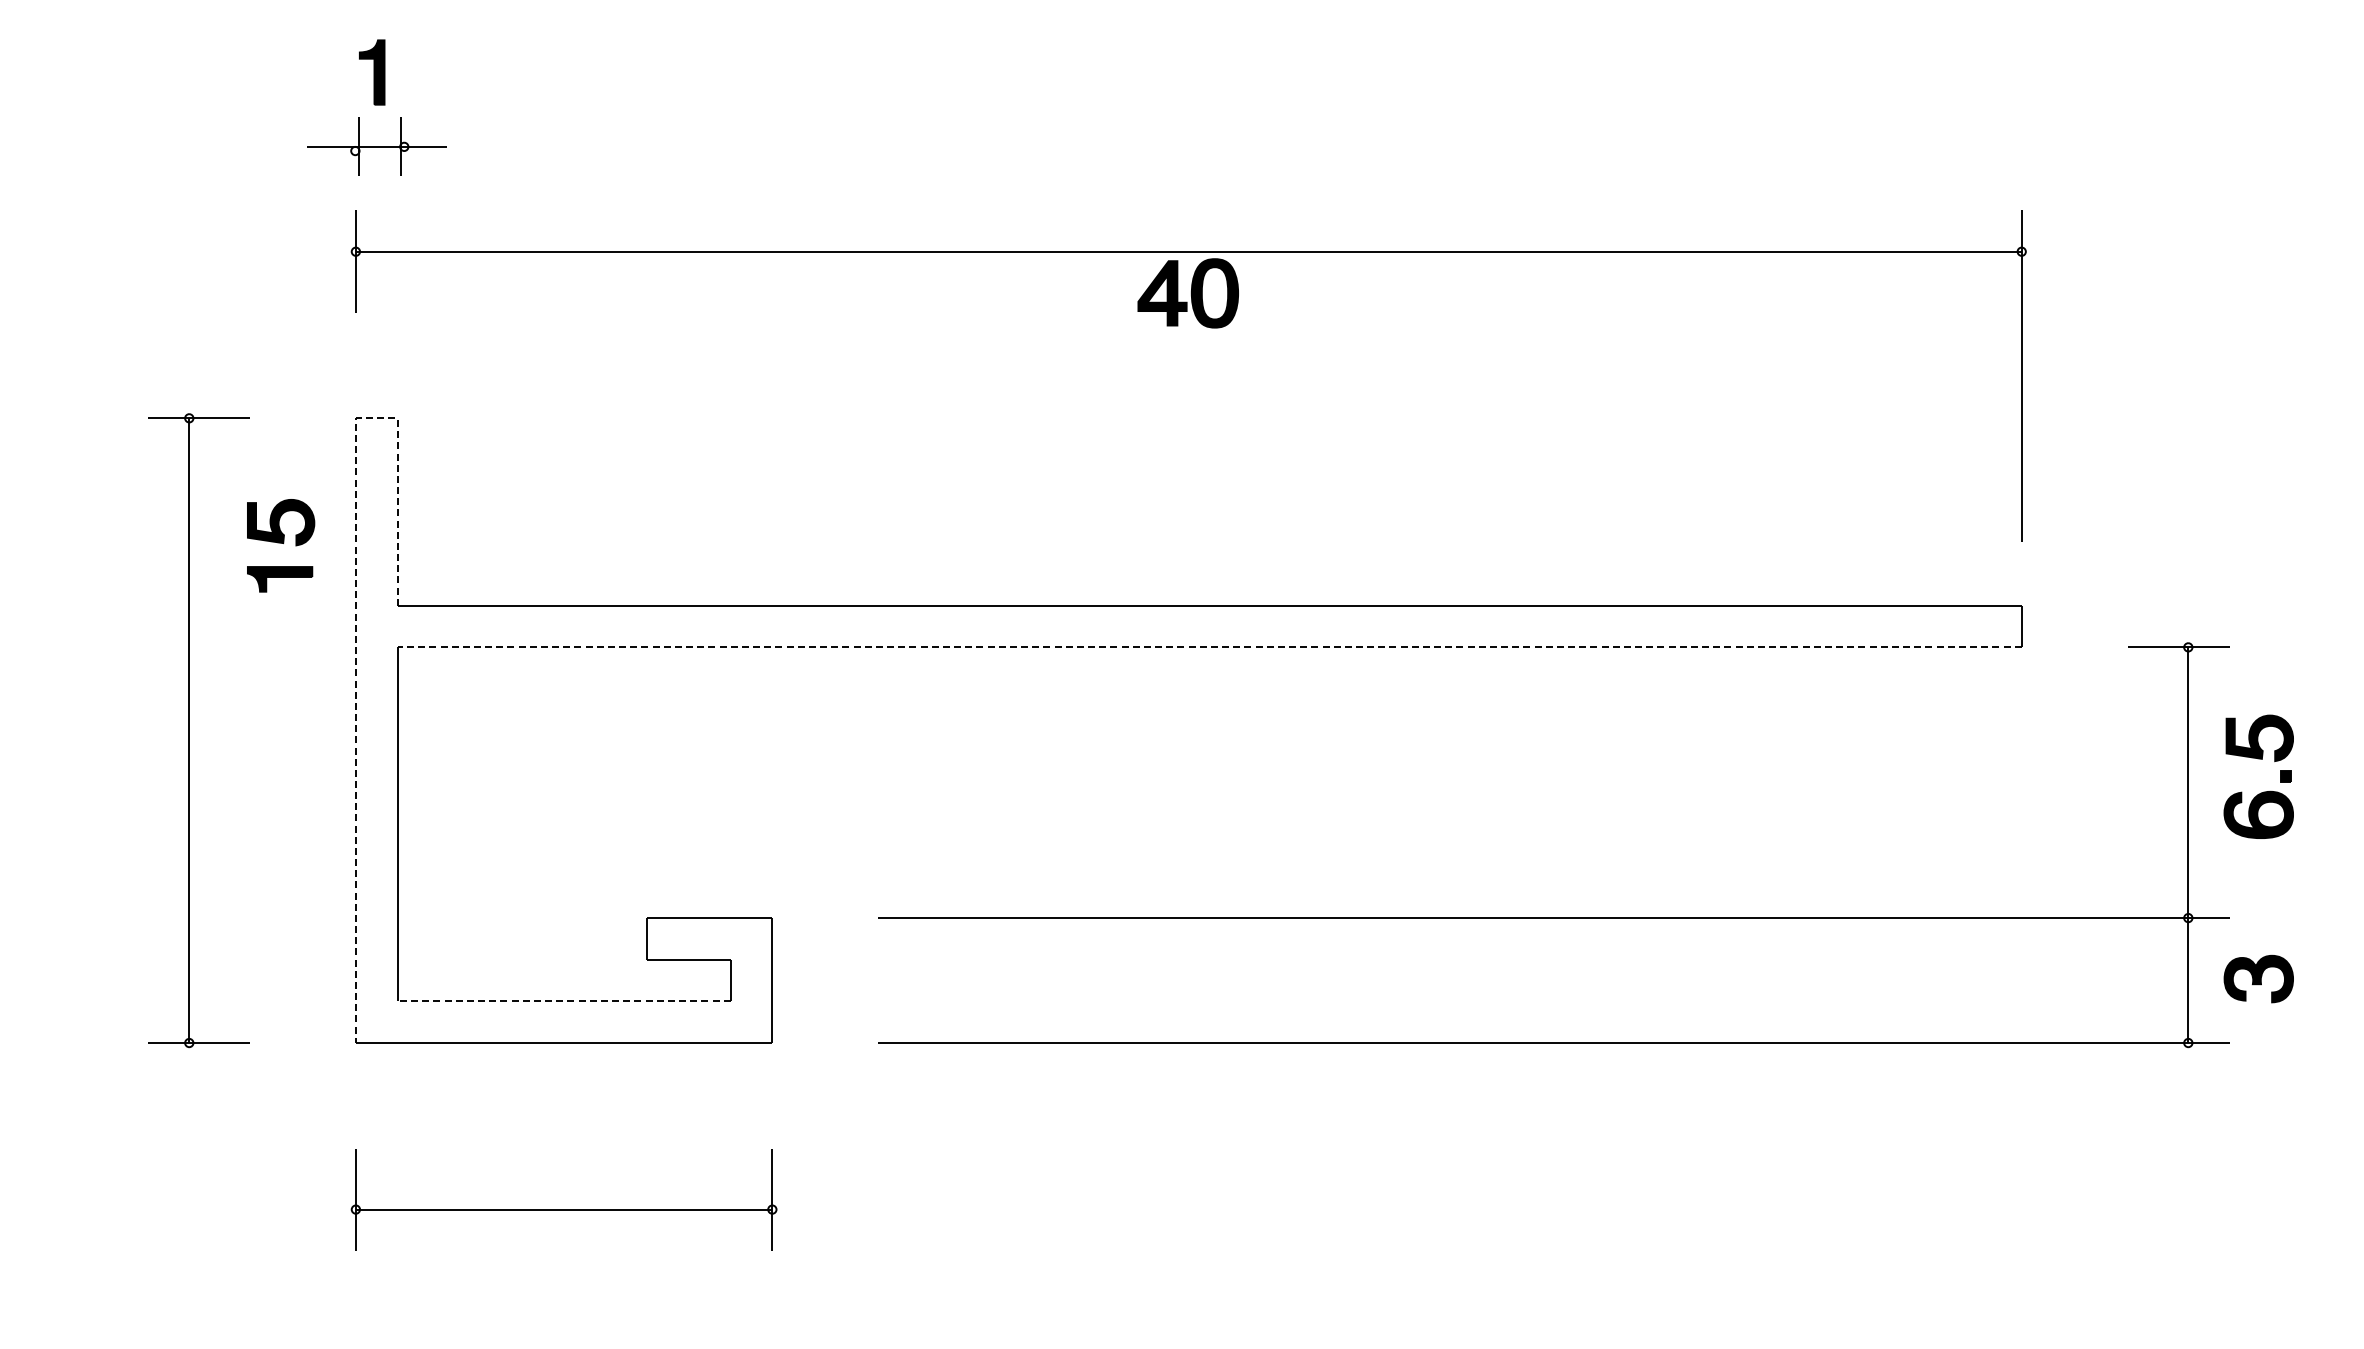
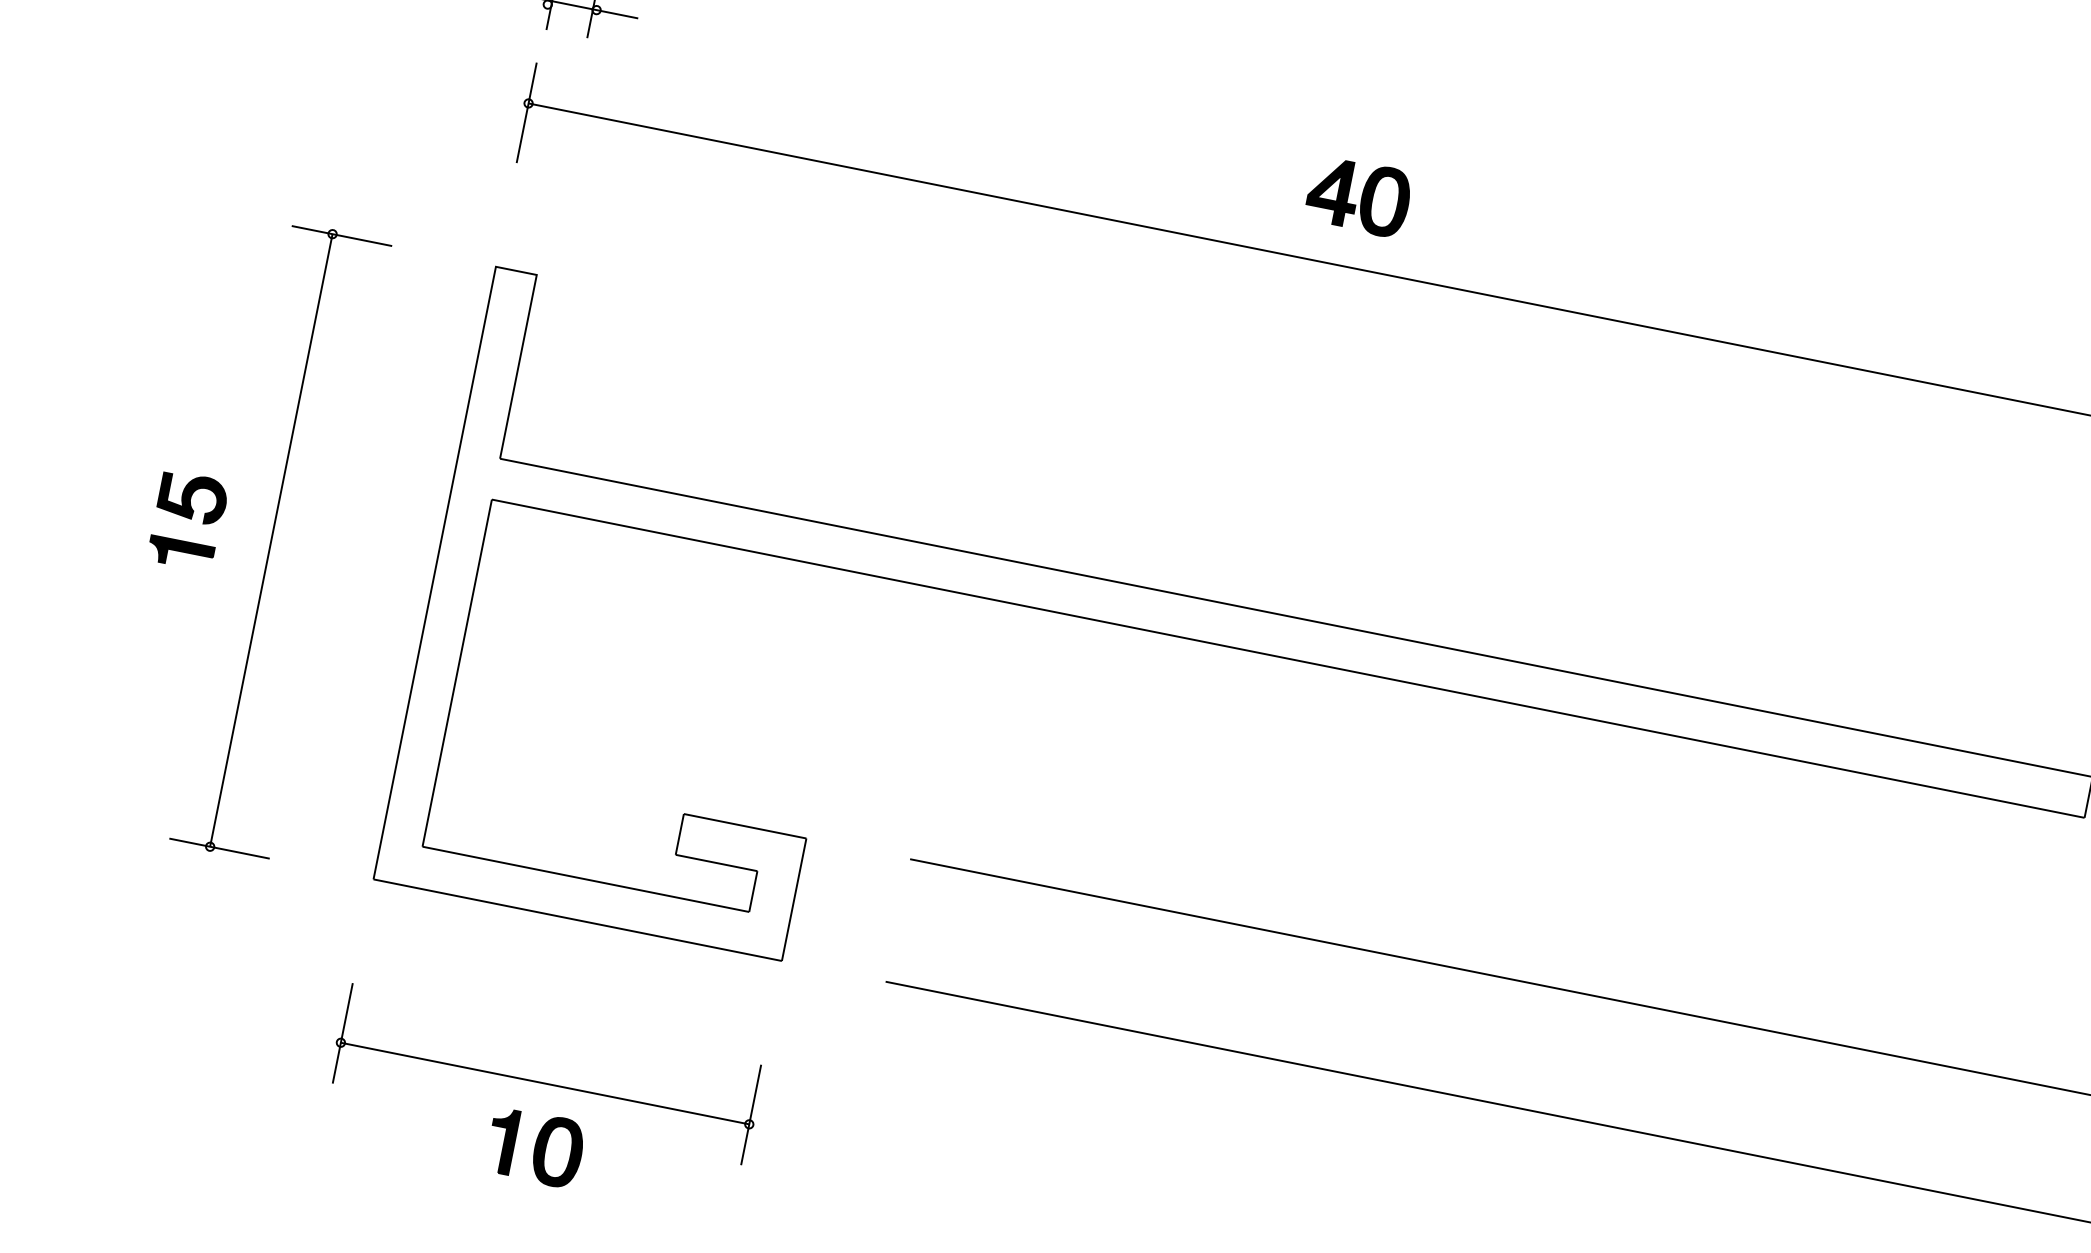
part: (1187, 293) -> (1358, 196), moved
part: (281, 545) -> (188, 520), moved
line: (355, 615) -> (456, 460), dashed -> solid
line: (1209, 647) -> (1288, 658), dashed -> solid
line: (564, 1001) -> (586, 879), dashed -> solid
part: (567, 1274) -> (535, 1147), added

